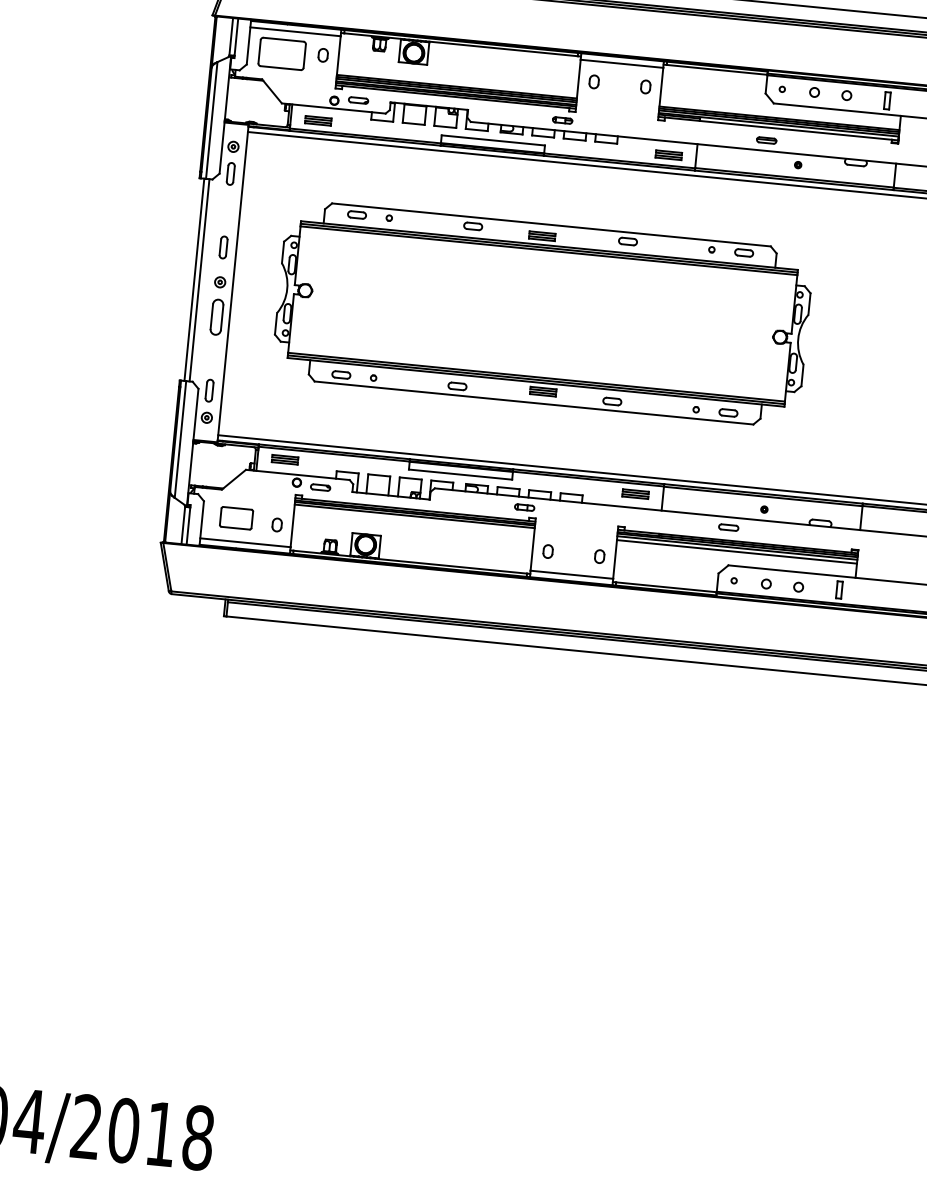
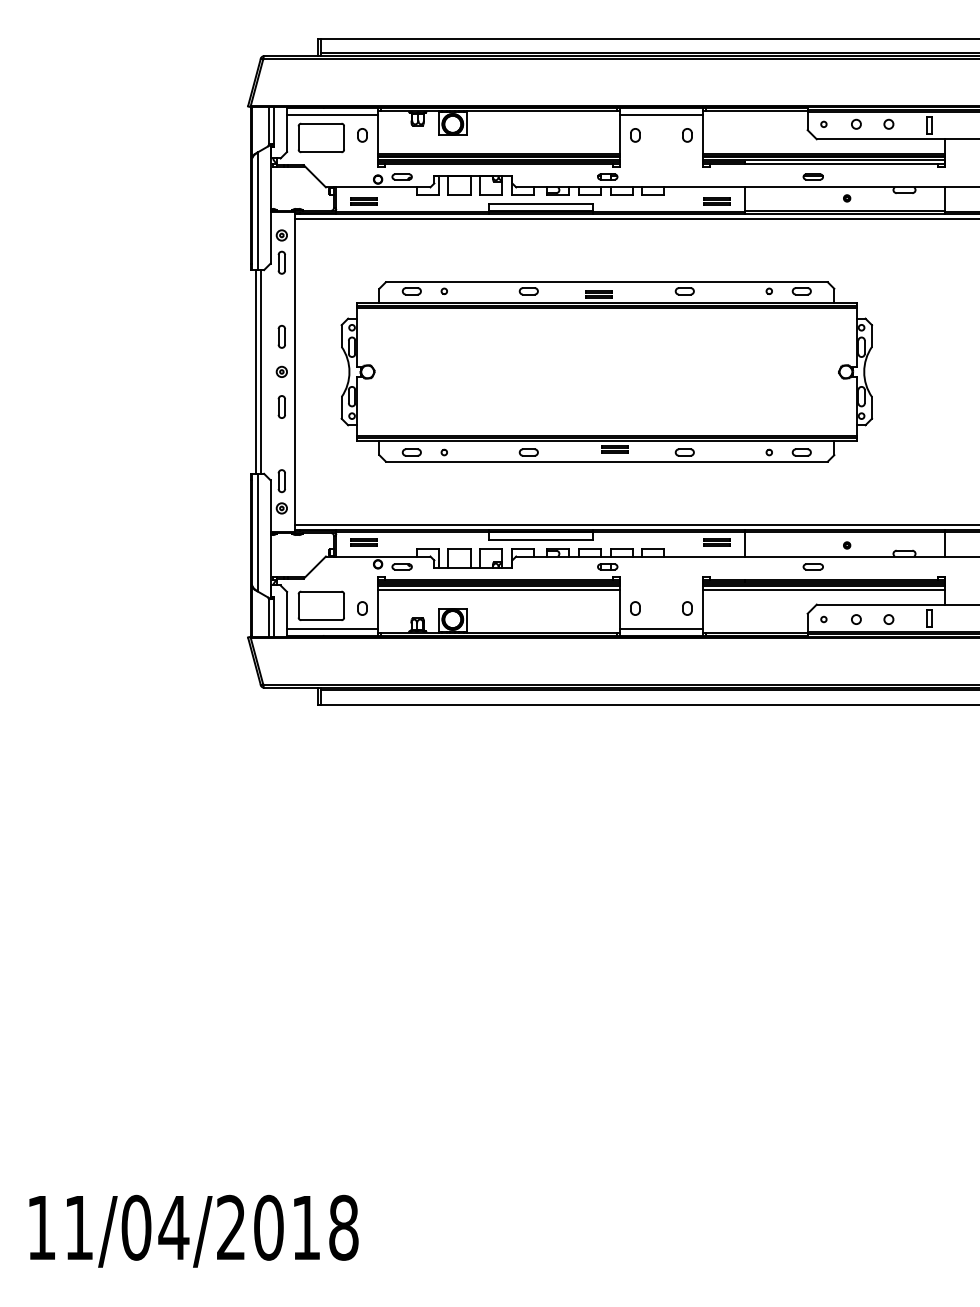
part: (216, 316) -> (281, 406), size x0.62
part: (235, 517) -> (320, 605), size x1.43
line: (413, 520) -> (498, 590), added

